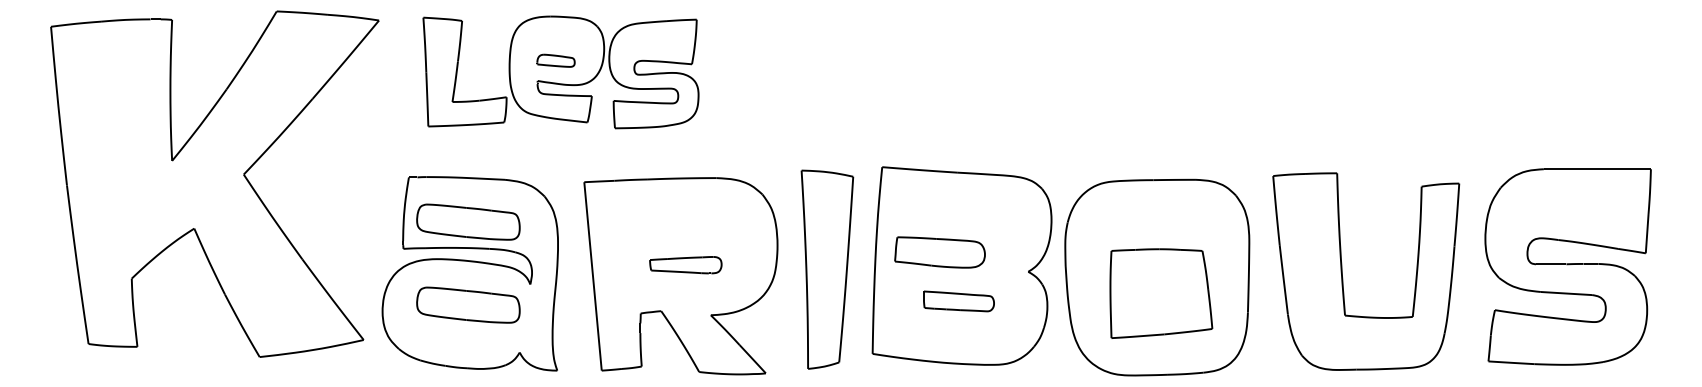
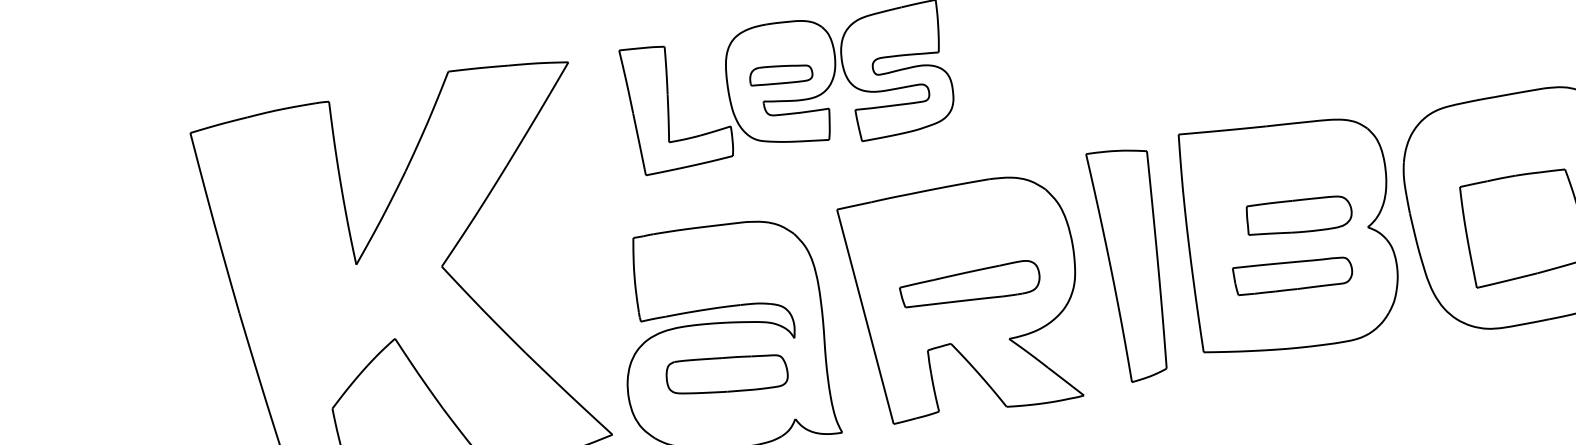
part: (555, 60) -> (780, 74), size x1.43
part: (468, 221) -> (710, 277), removed
part: (939, 252) -> (1298, 215), moved
part: (685, 264) -> (970, 285), size x1.67
part: (958, 301) -> (1292, 275), size x1.43

